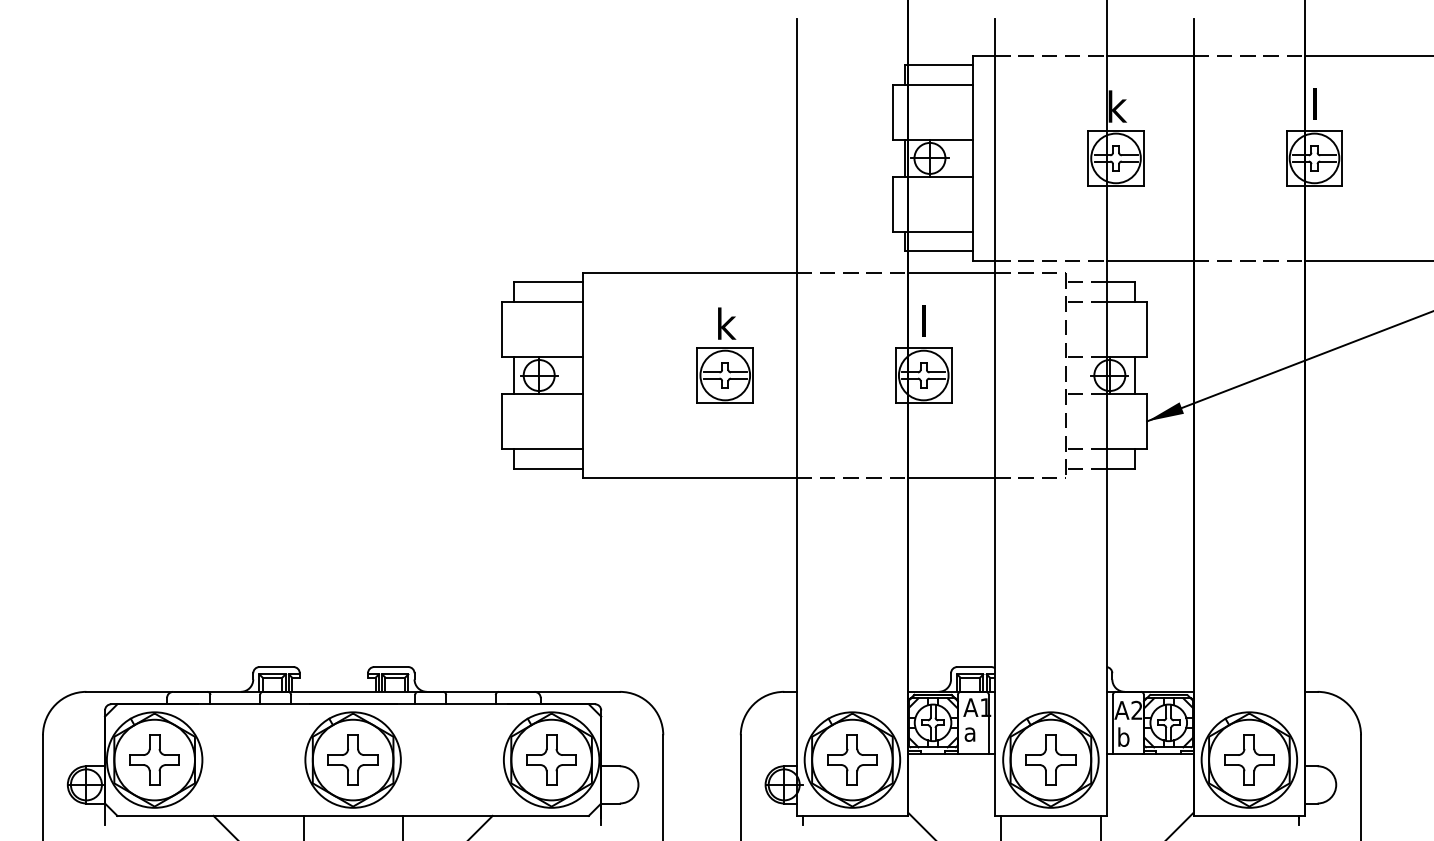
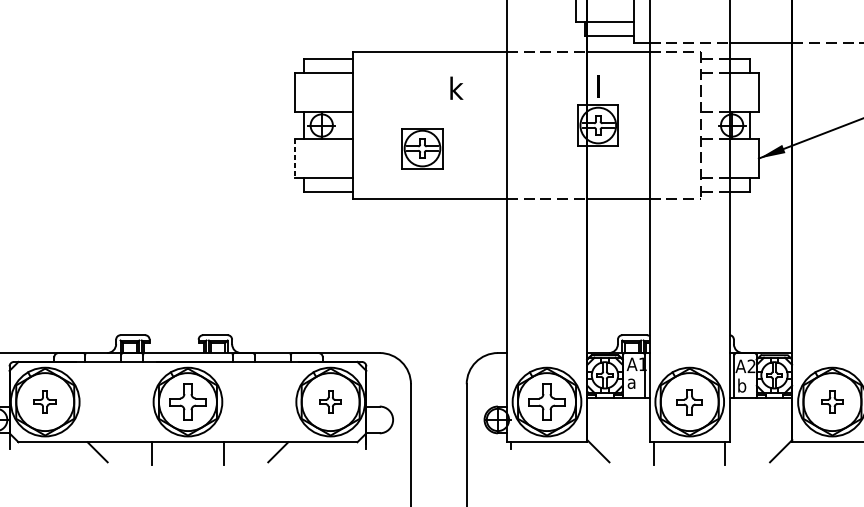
part: (724, 375) -> (421, 148), moved
line: (502, 421) -> (295, 158), solid -> dashed
part: (154, 759) -> (45, 401), size x0.6
part: (551, 759) -> (330, 401), size x0.6
part: (1050, 759) -> (689, 401), size x0.7
part: (1249, 759) -> (832, 401), size x0.6

